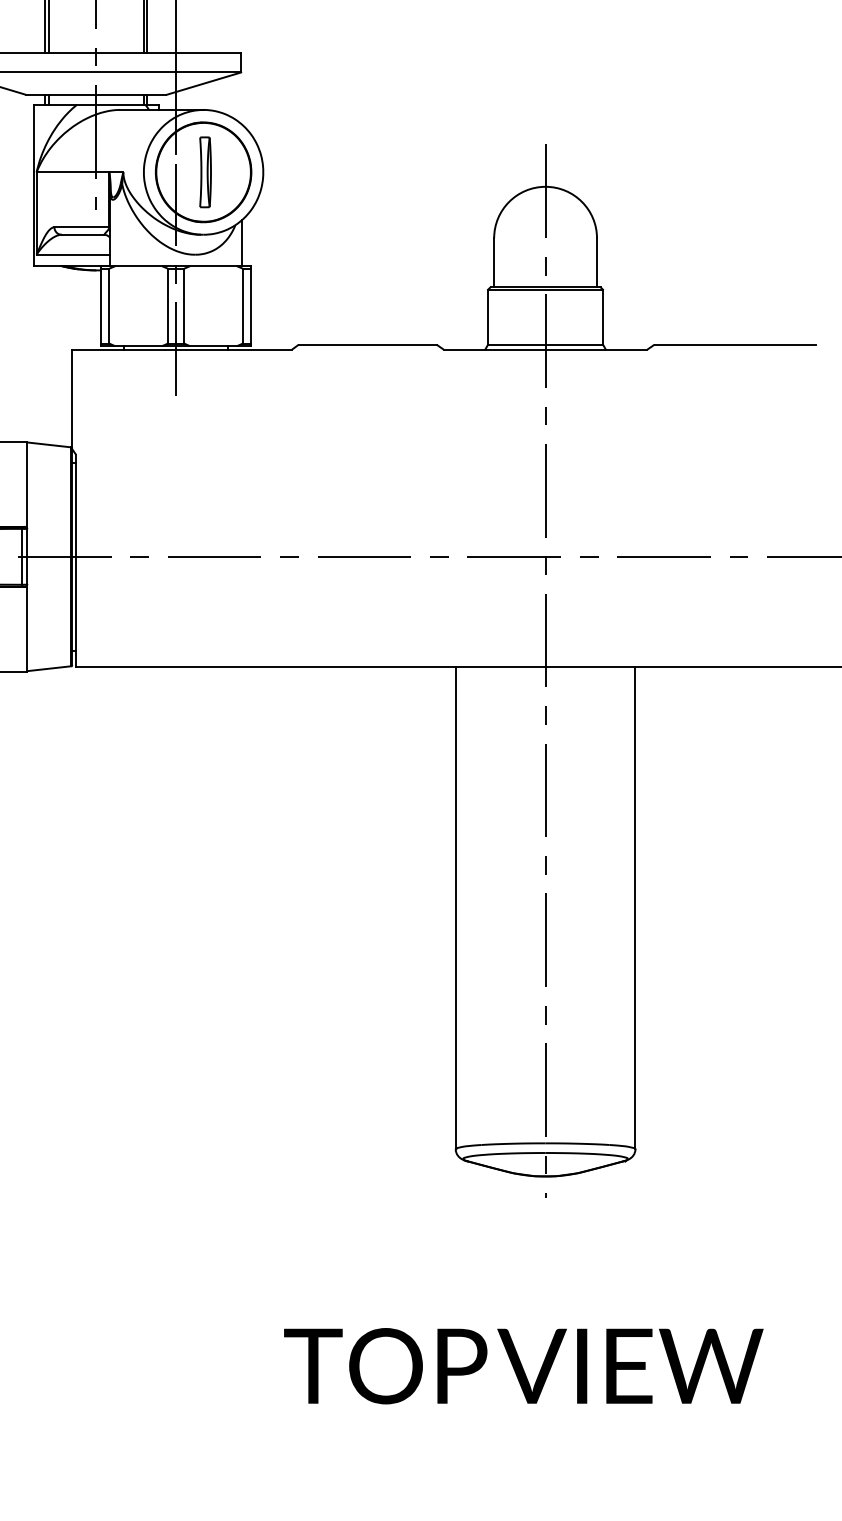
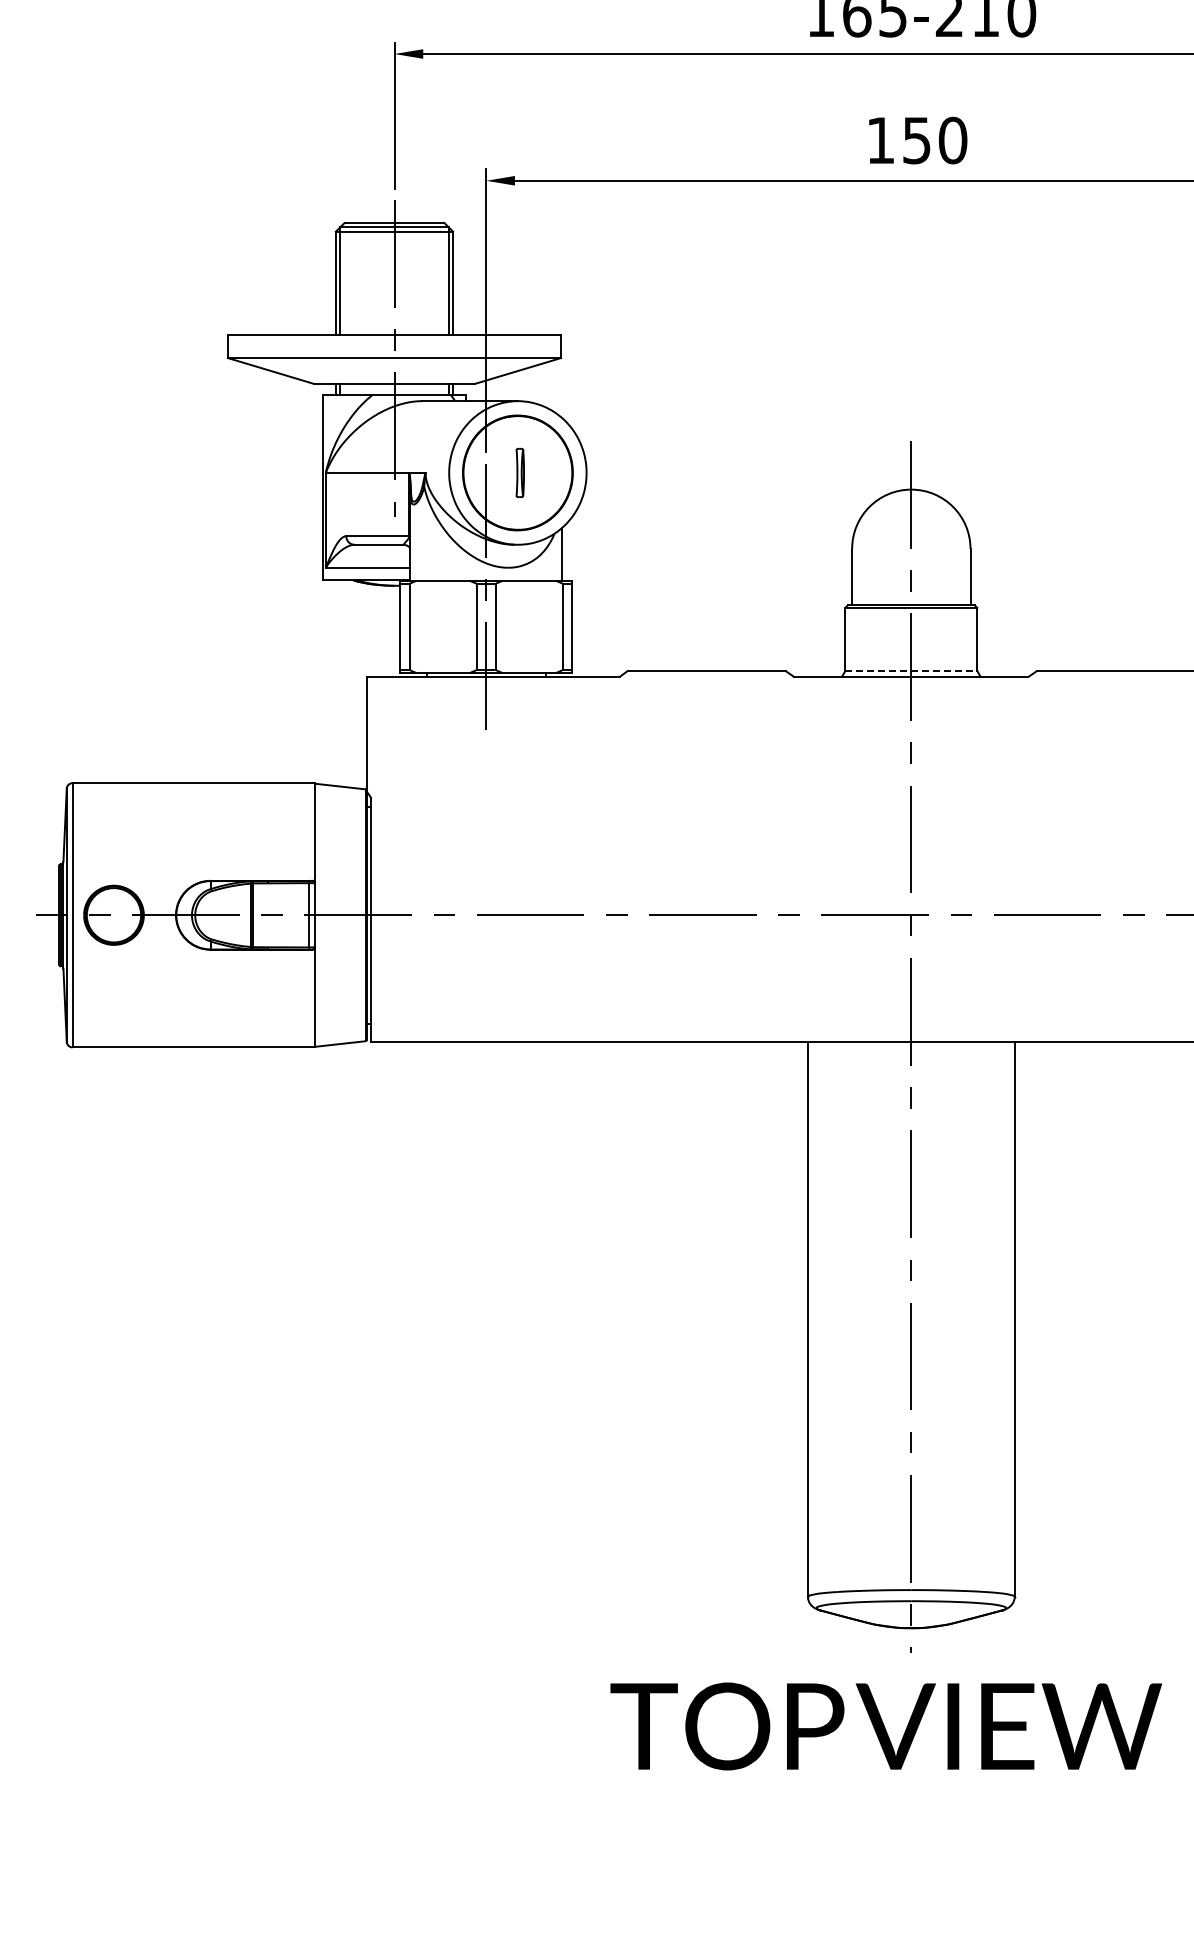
part: (205, 171) -> (520, 472), size x0.6
line: (545, 344) -> (911, 671), solid -> dashed
text: (524, 1366) -> (886, 1726), moved

